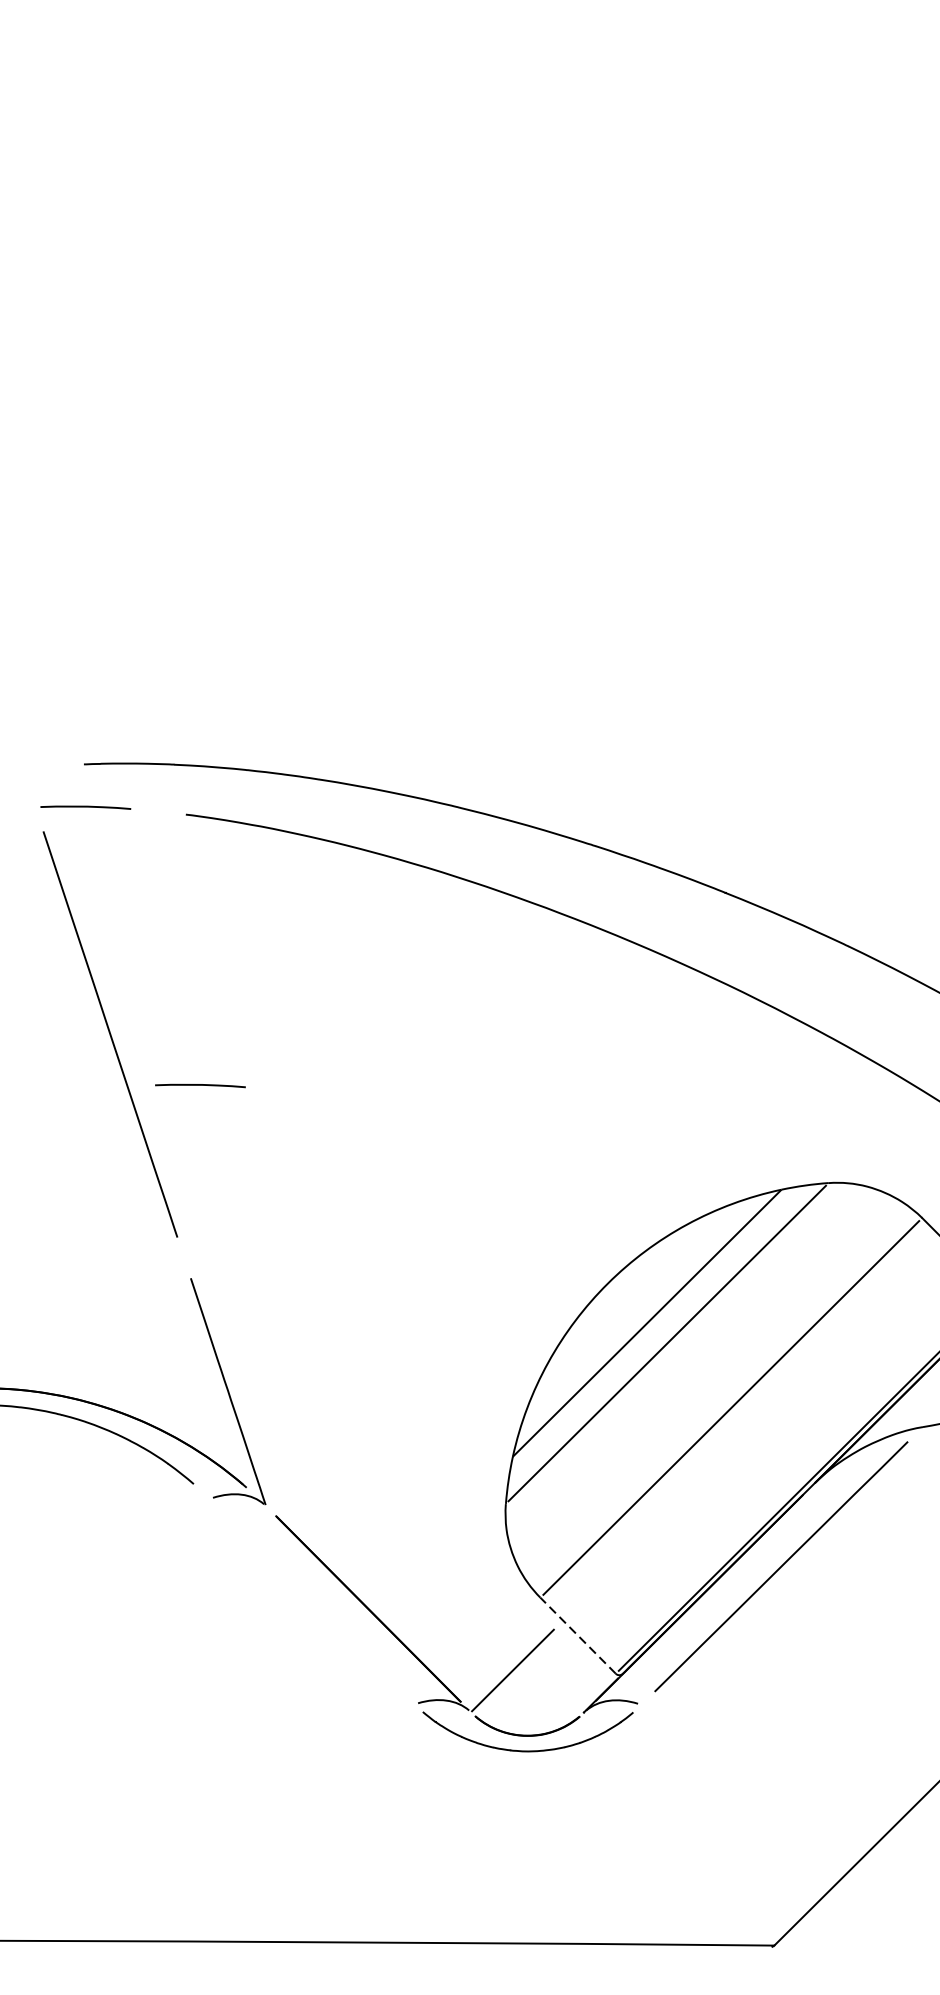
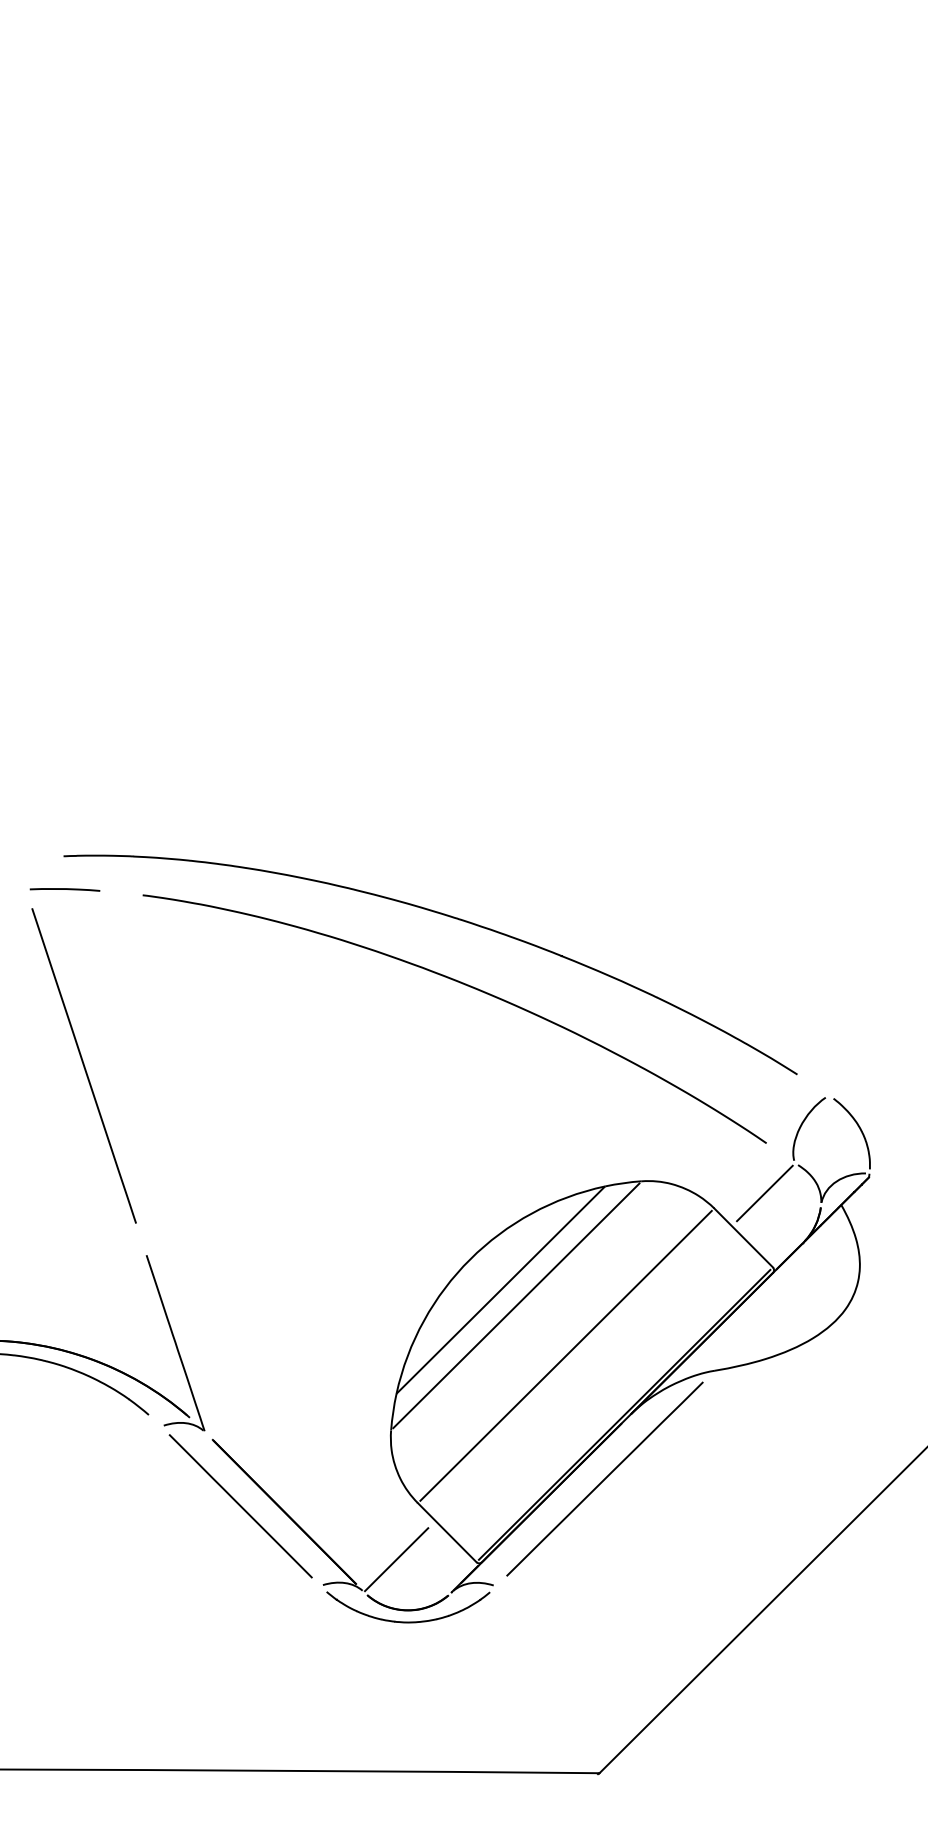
line: (199, 1085) -> (153, 1105), removed
line: (311, 1602) -> (240, 1506), added
line: (578, 1635) -> (447, 1532), dashed -> solid

